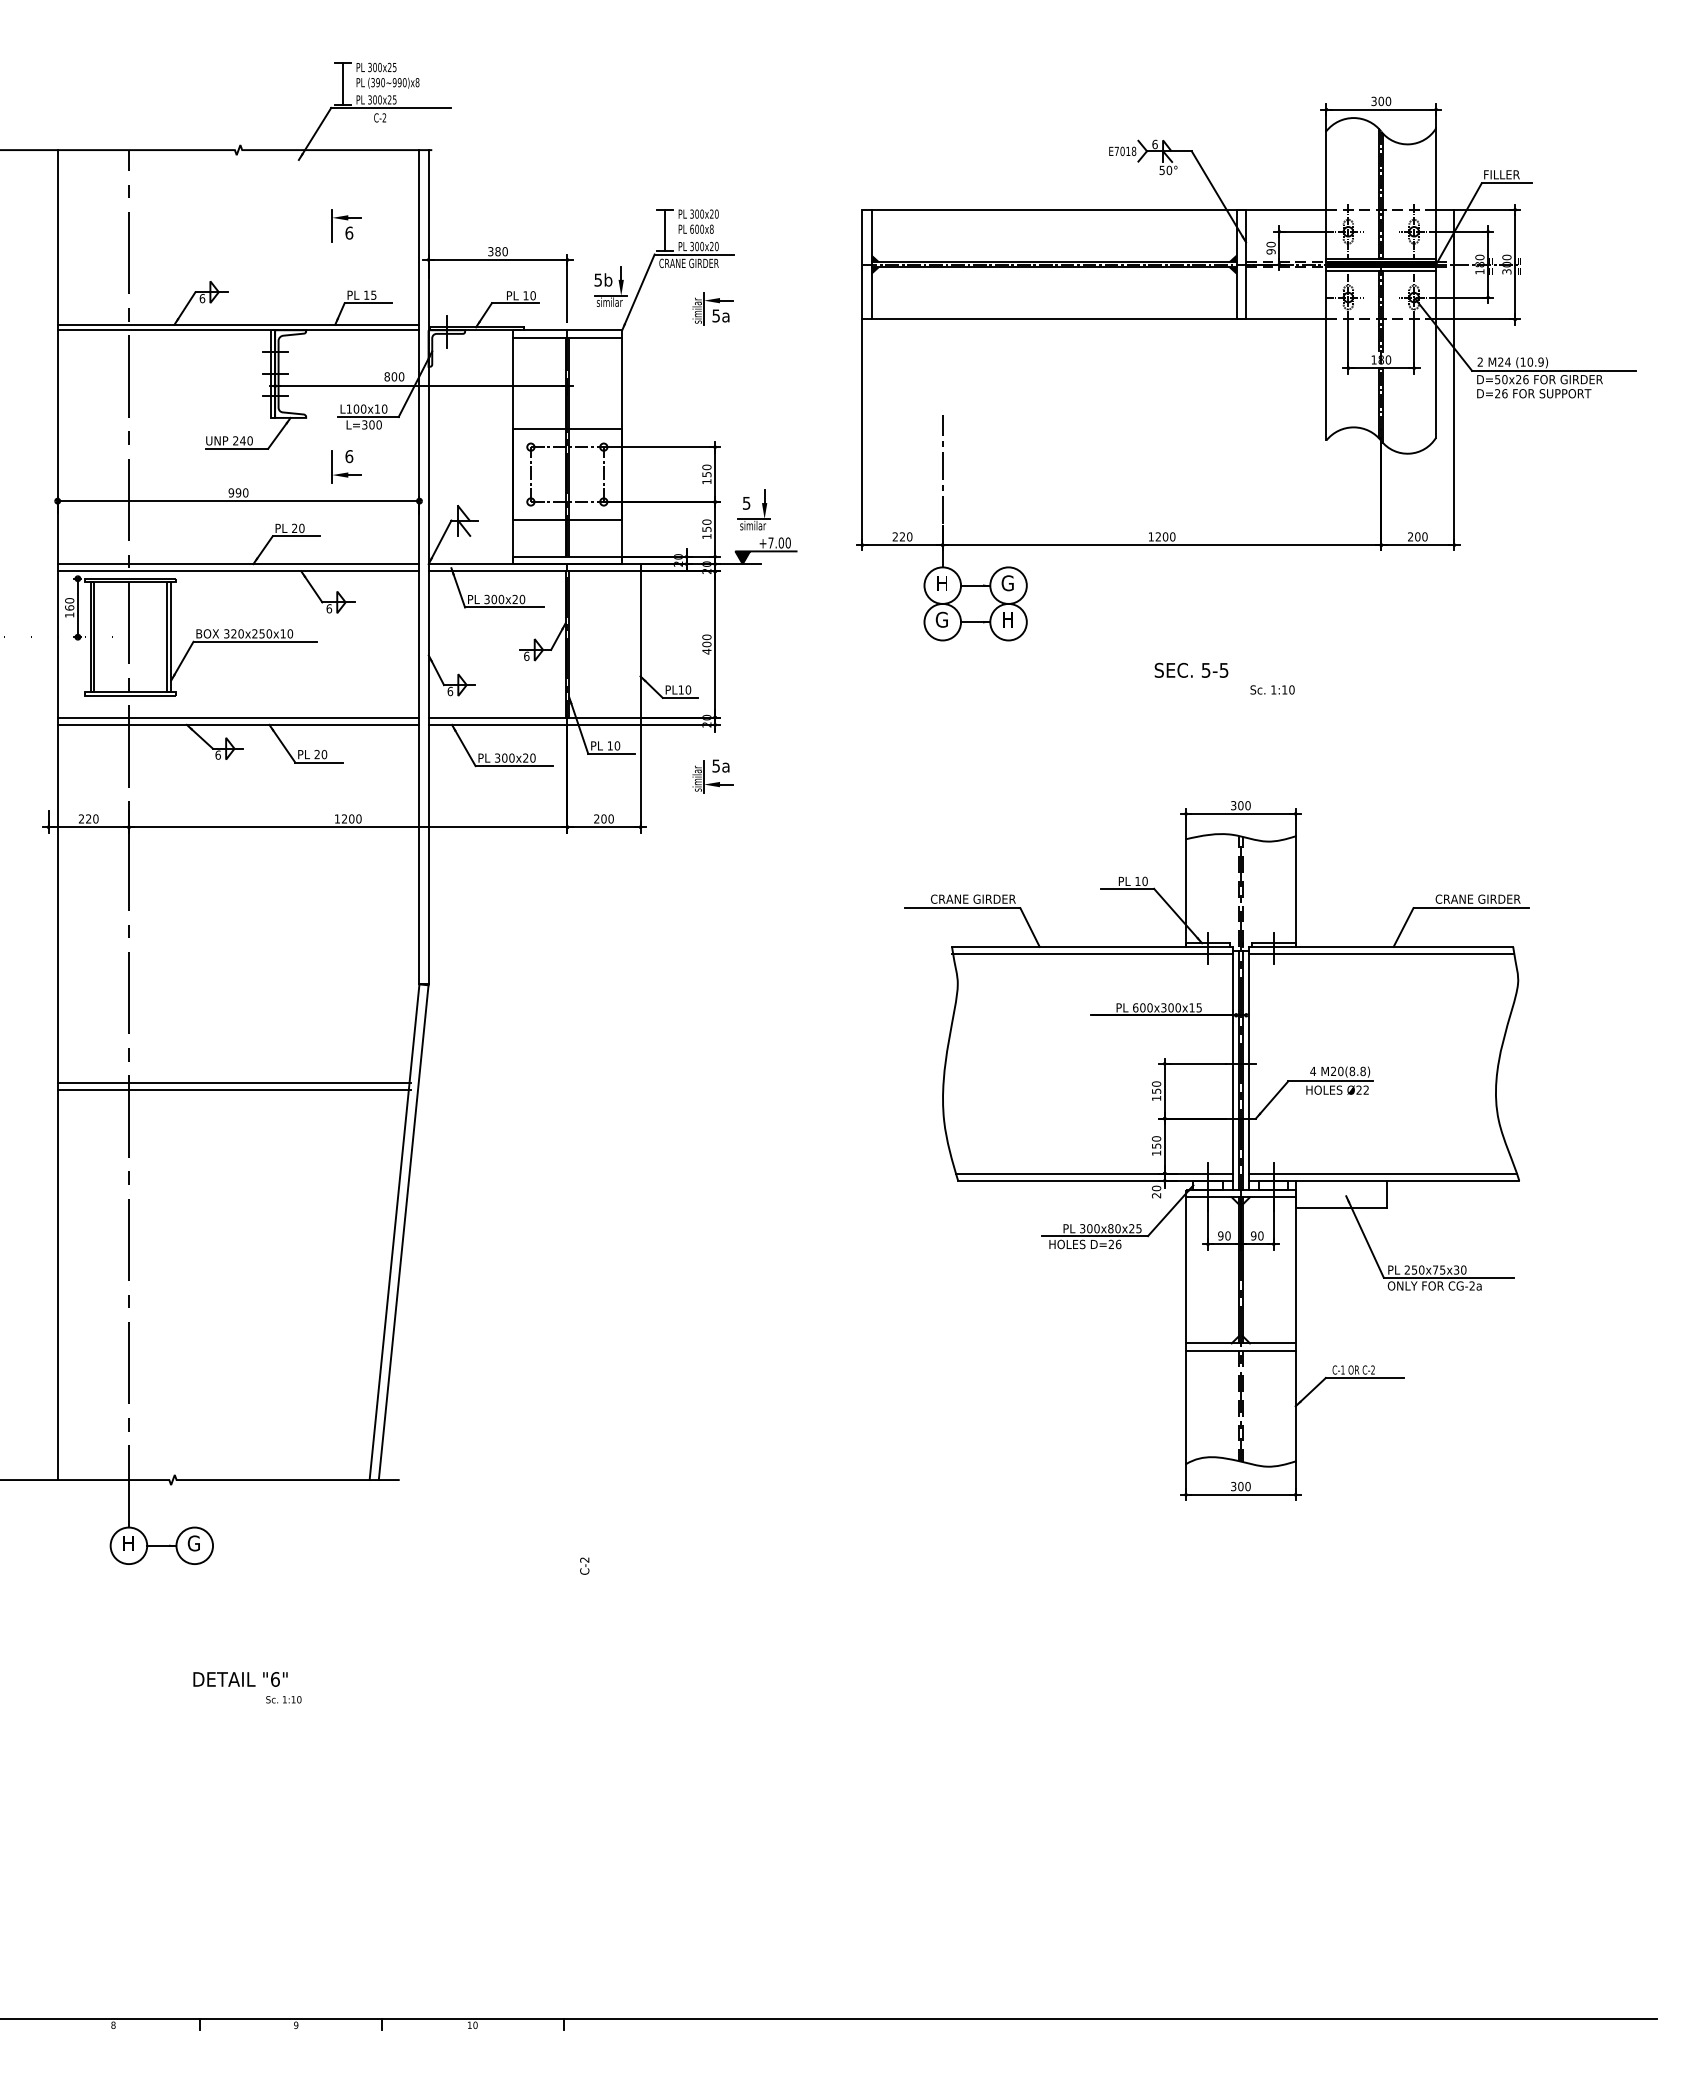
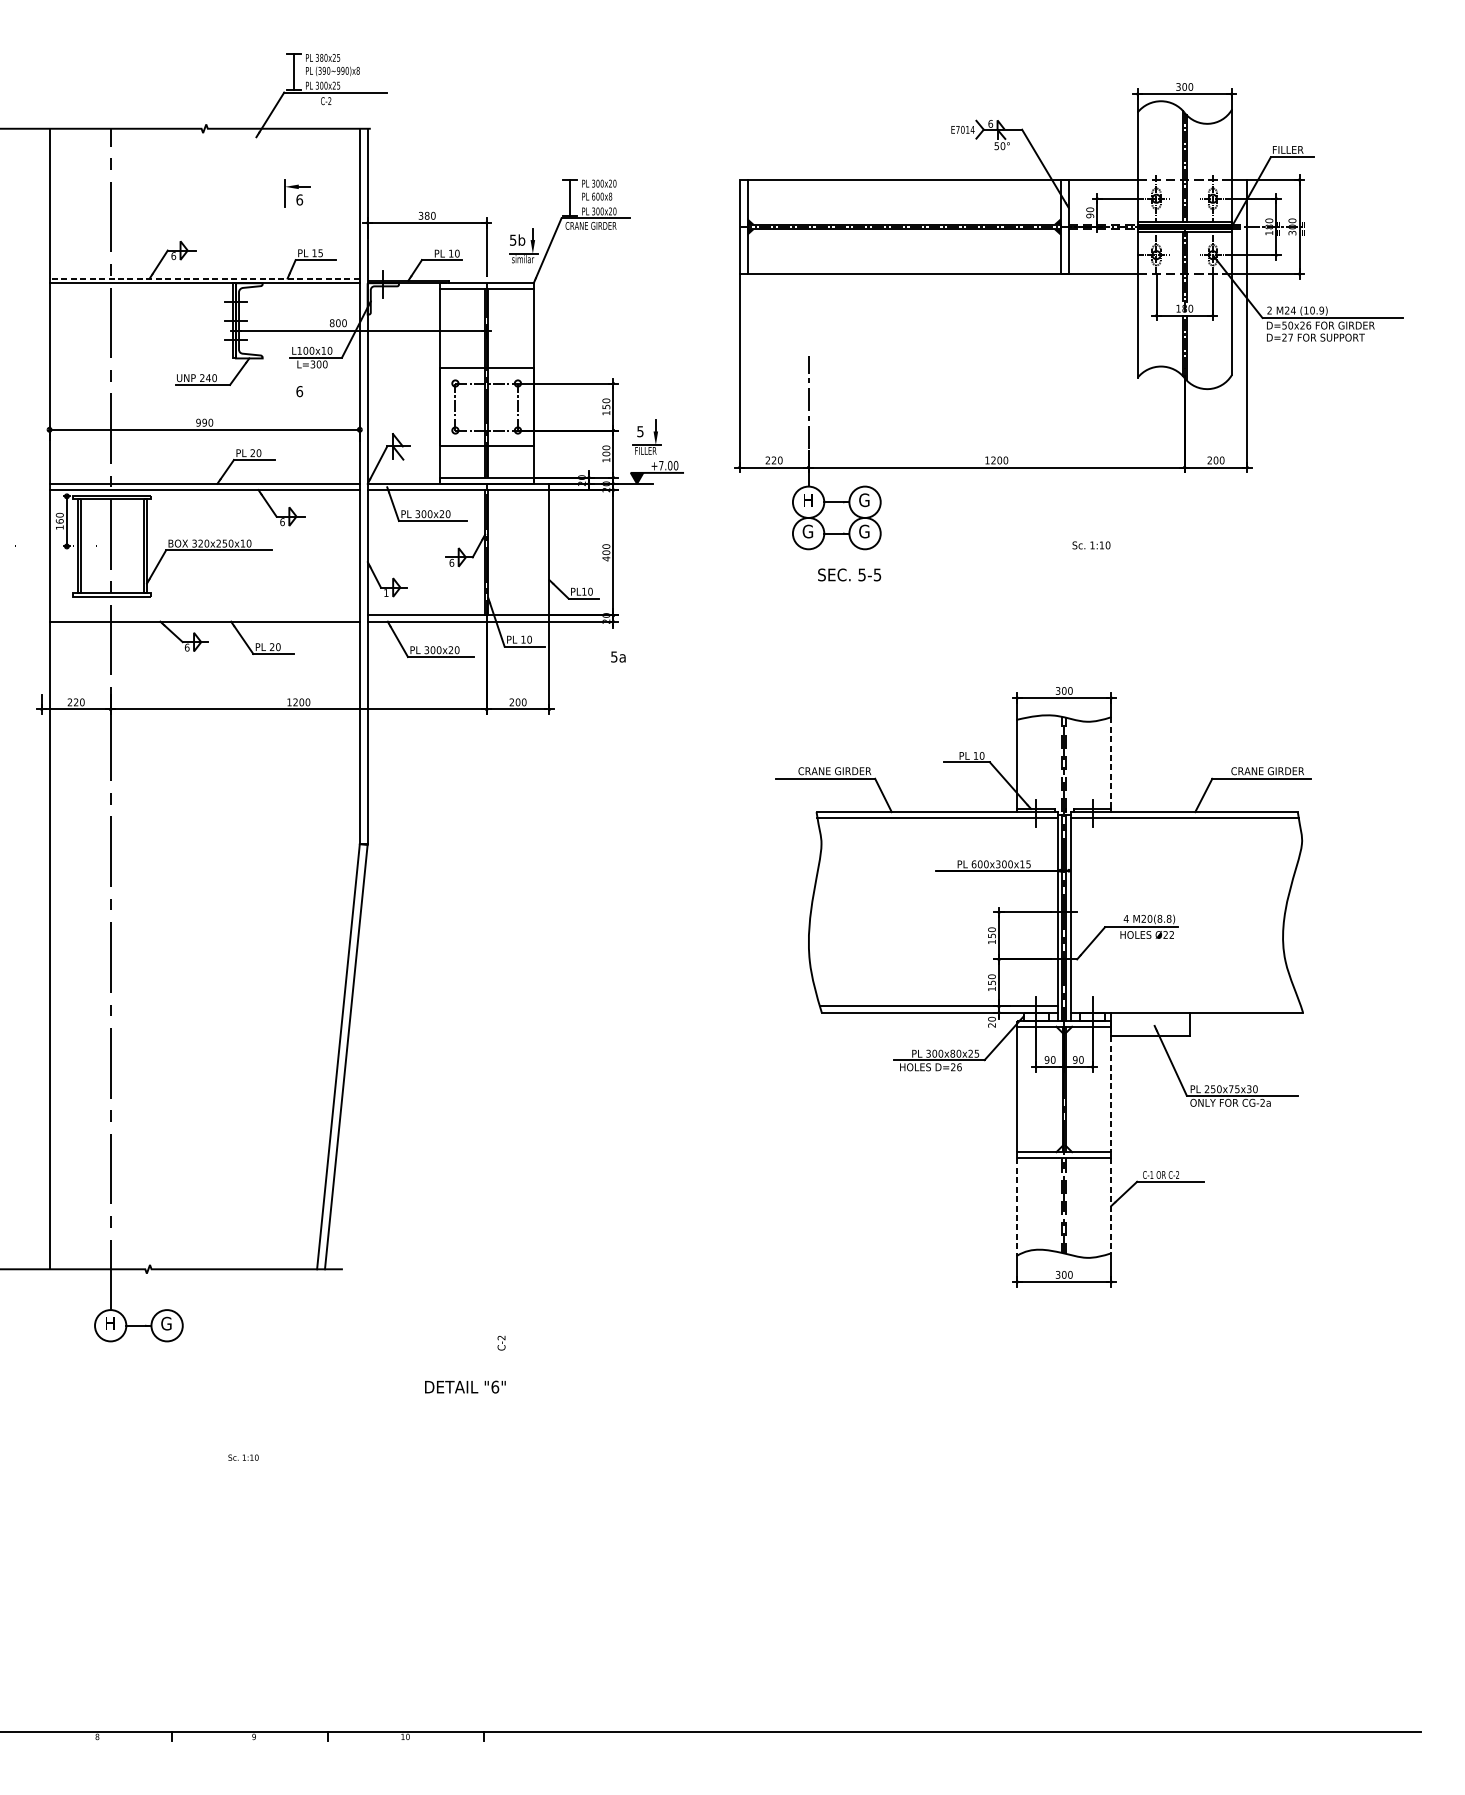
text: (374, 67) -> (321, 57), 300x25 -> 380x25
text: (1133, 150) -> (972, 129), E7018 -> E7014
part: (712, 308) -> (611, 264), removed
line: (238, 324) -> (204, 278), solid -> dashed
text: (1504, 393) -> (1290, 337), D=26 -> D=27
part: (346, 466) -> (297, 400), removed
text: (753, 525) -> (646, 450), similar -> FILLER
text: (706, 529) -> (606, 454), 150 -> 100
text: (1007, 619) -> (864, 531), H -> G
text: (1191, 669) -> (849, 574), moved
text: (1272, 689) -> (1091, 545), moved
text: (450, 691) -> (386, 593), 6 -> 1
line: (238, 717) -> (204, 615), removed
part: (714, 782) -> (612, 671), removed
line: (1295, 892) -> (1111, 765), solid -> dashed
line: (234, 1083) -> (201, 929), removed
line: (233, 1090) -> (200, 935), removed
line: (1382, 1173) -> (1185, 1006), removed
line: (1295, 1270) -> (1111, 1089), solid -> dashed
line: (1295, 1406) -> (1111, 1206), solid -> dashed
line: (1186, 1407) -> (1017, 1207), solid -> dashed
text: (240, 1679) -> (465, 1387), moved

